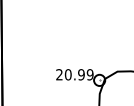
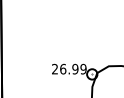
text: (68, 74) -> (63, 68), 20.99 -> 26.99

